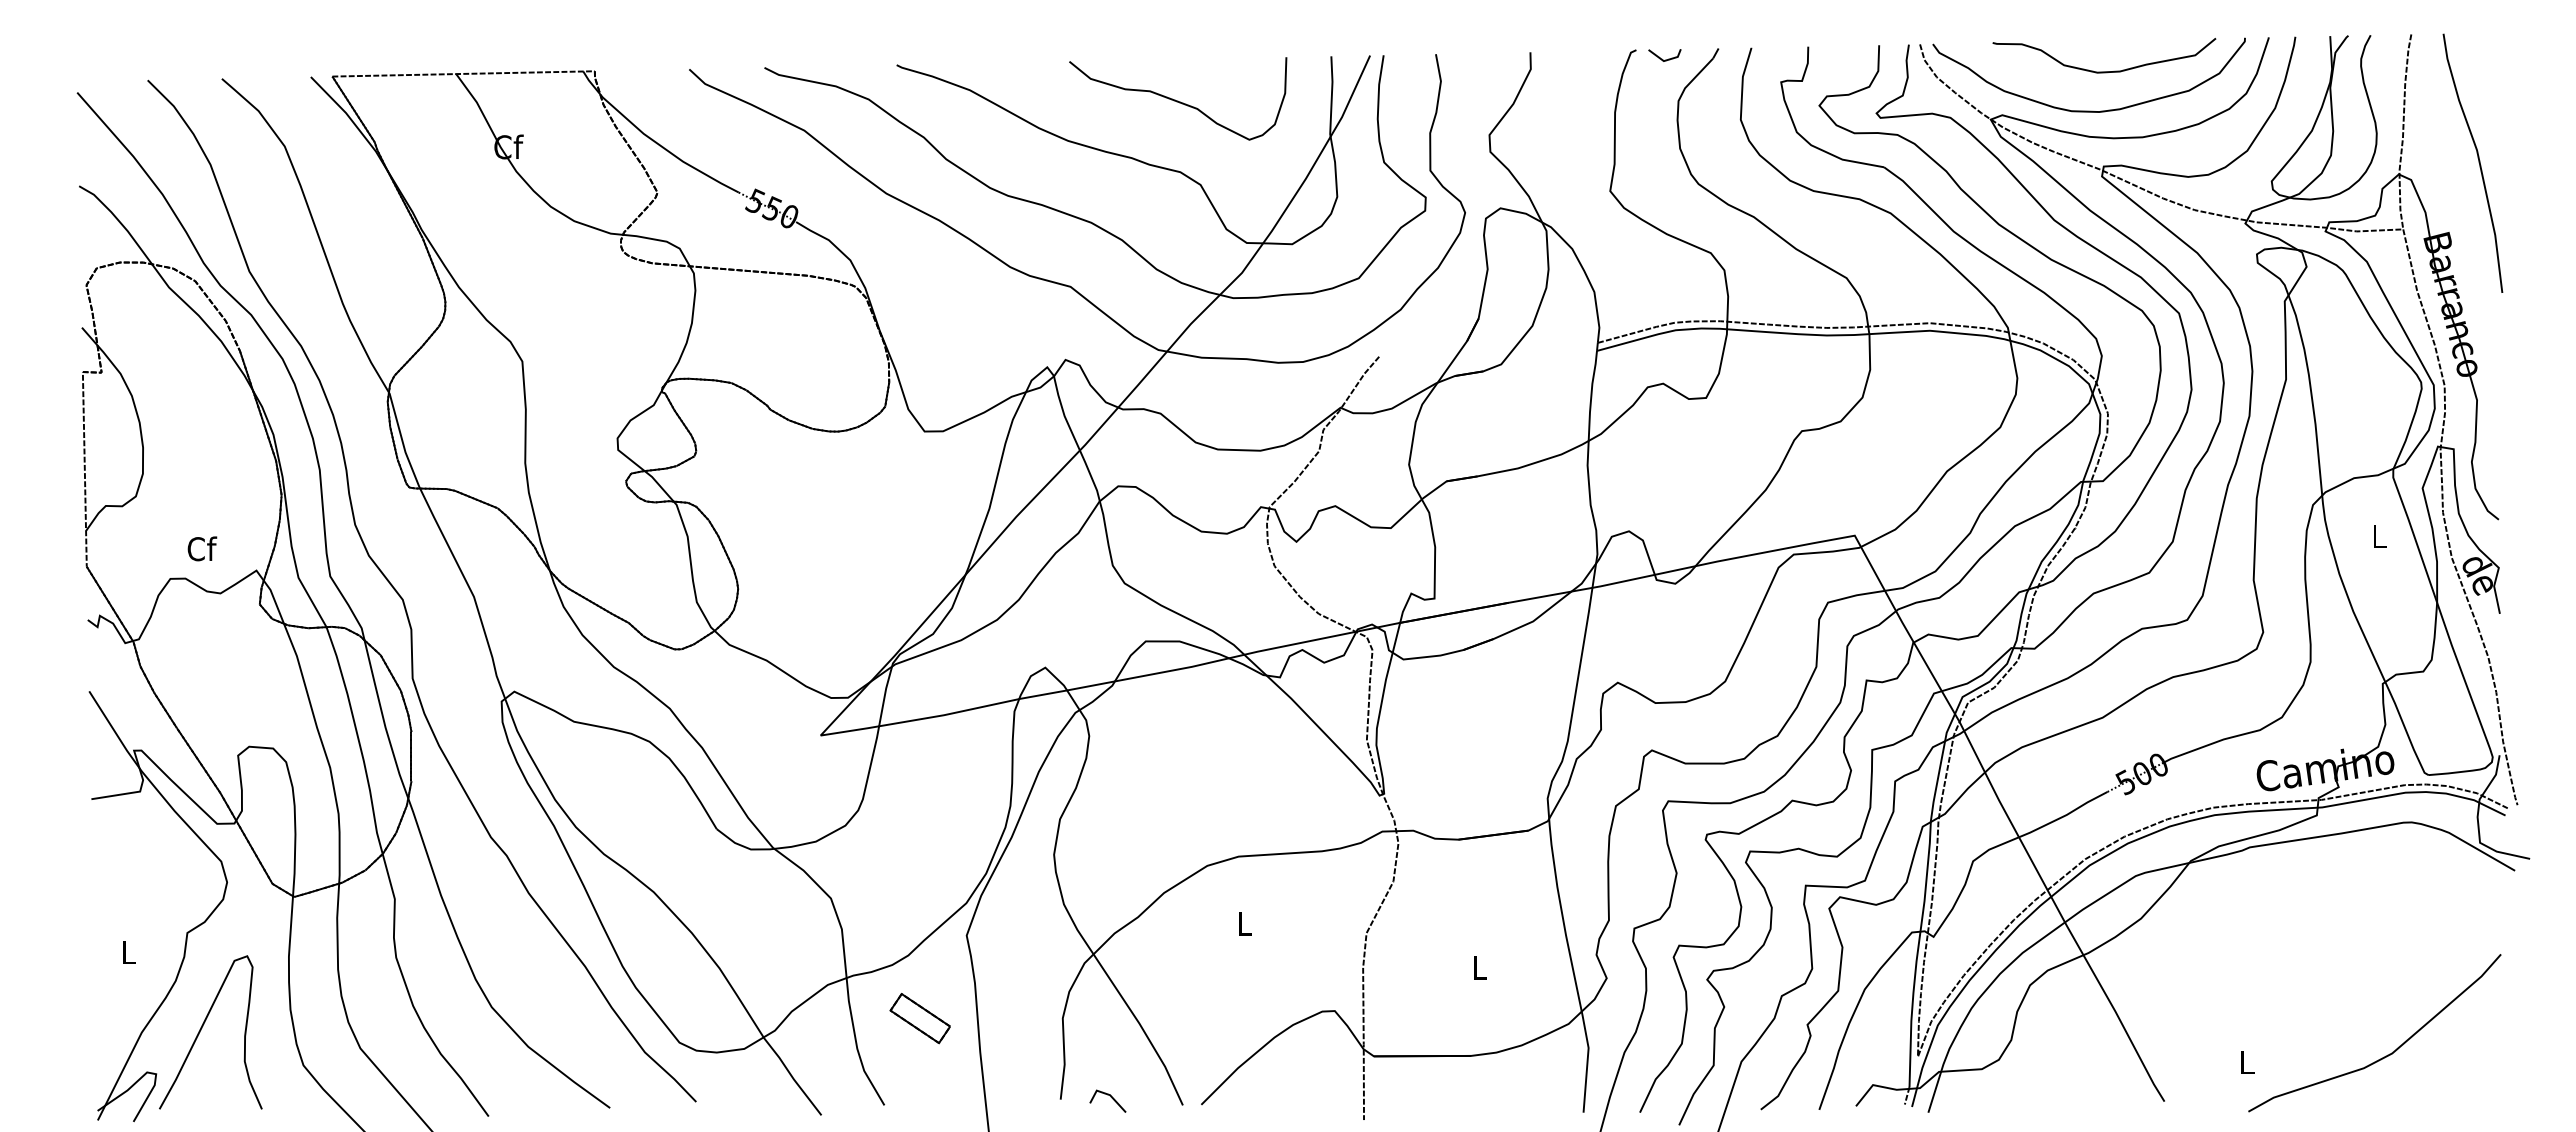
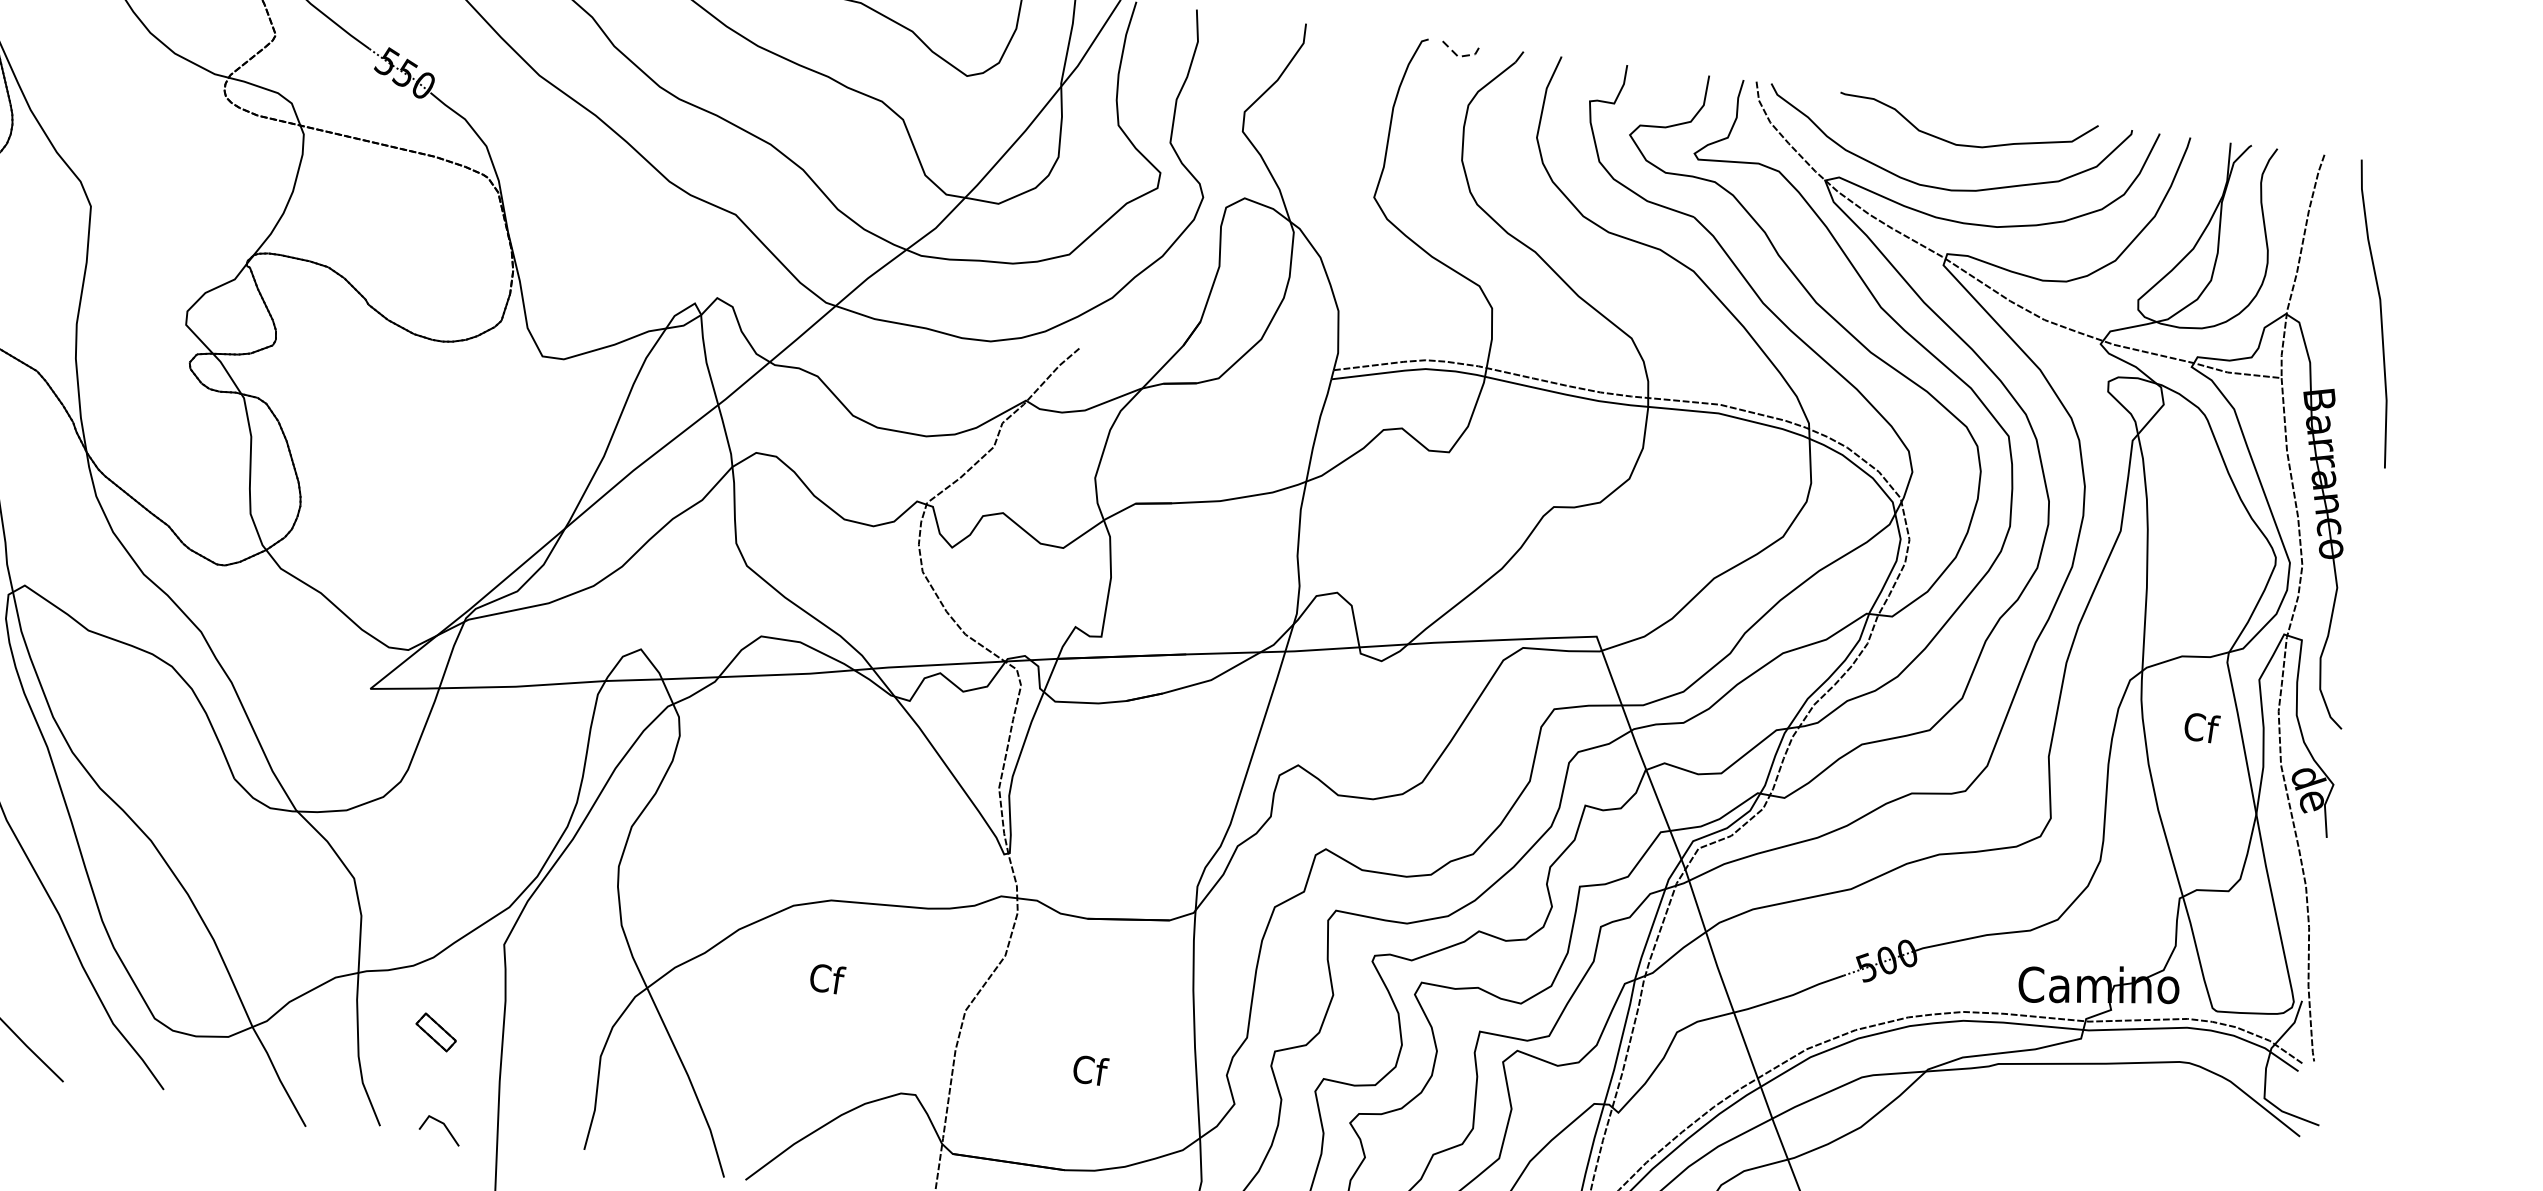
line: (1666, 60) -> (1461, 56), solid -> dashed
text: (2379, 535) -> (2201, 726), L -> Cf
text: (1245, 923) -> (827, 978), L -> Cf
text: (1479, 967) -> (1089, 1069), L -> Cf
part: (919, 1018) -> (435, 1032), size x0.6
line: (1110, 1097) -> (443, 1126), moved

